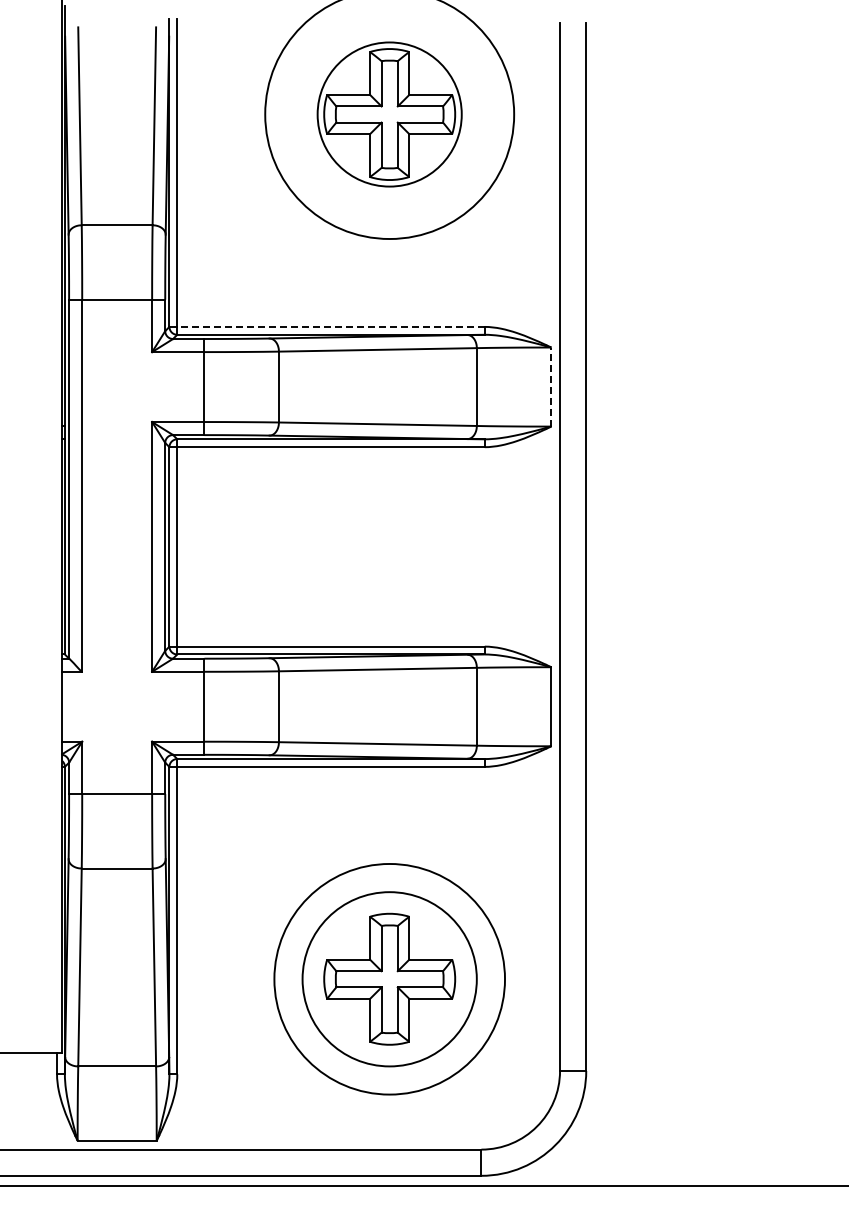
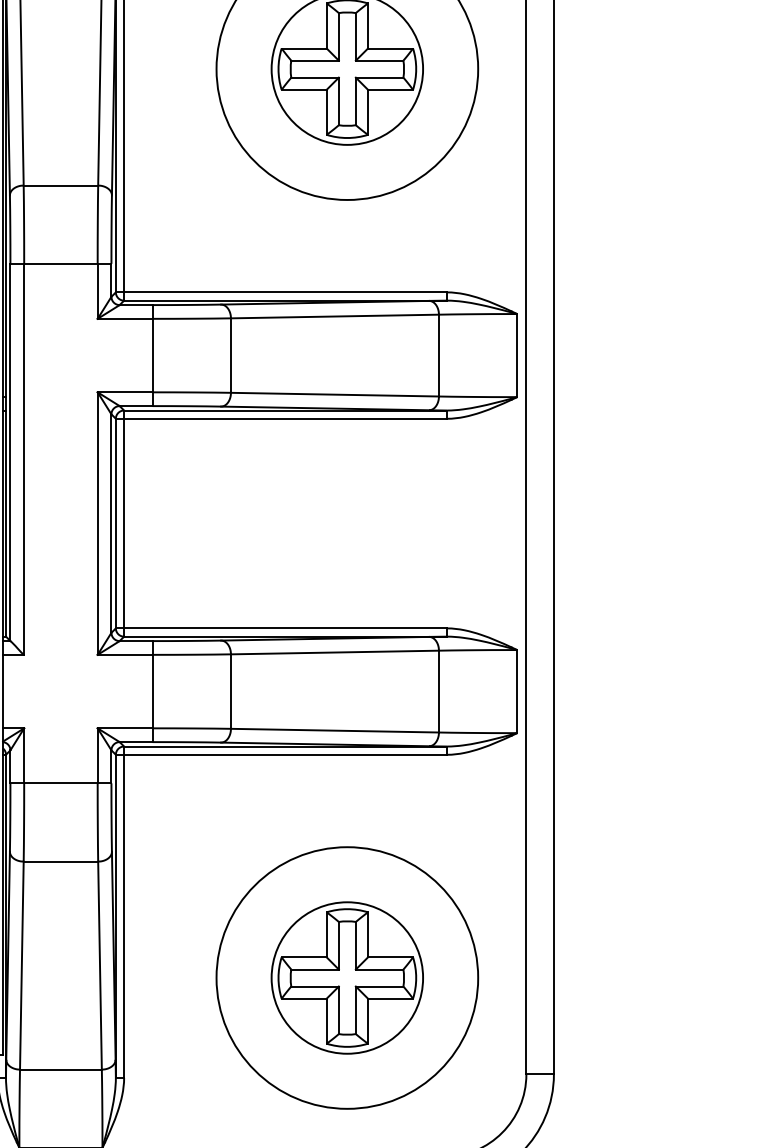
line: (331, 326) -> (286, 291), dashed -> solid
line: (551, 387) -> (517, 356), dashed -> solid
circle: (389, 978) -> (347, 977), size x1.43
circle: (389, 979) -> (347, 978), size x0.62

